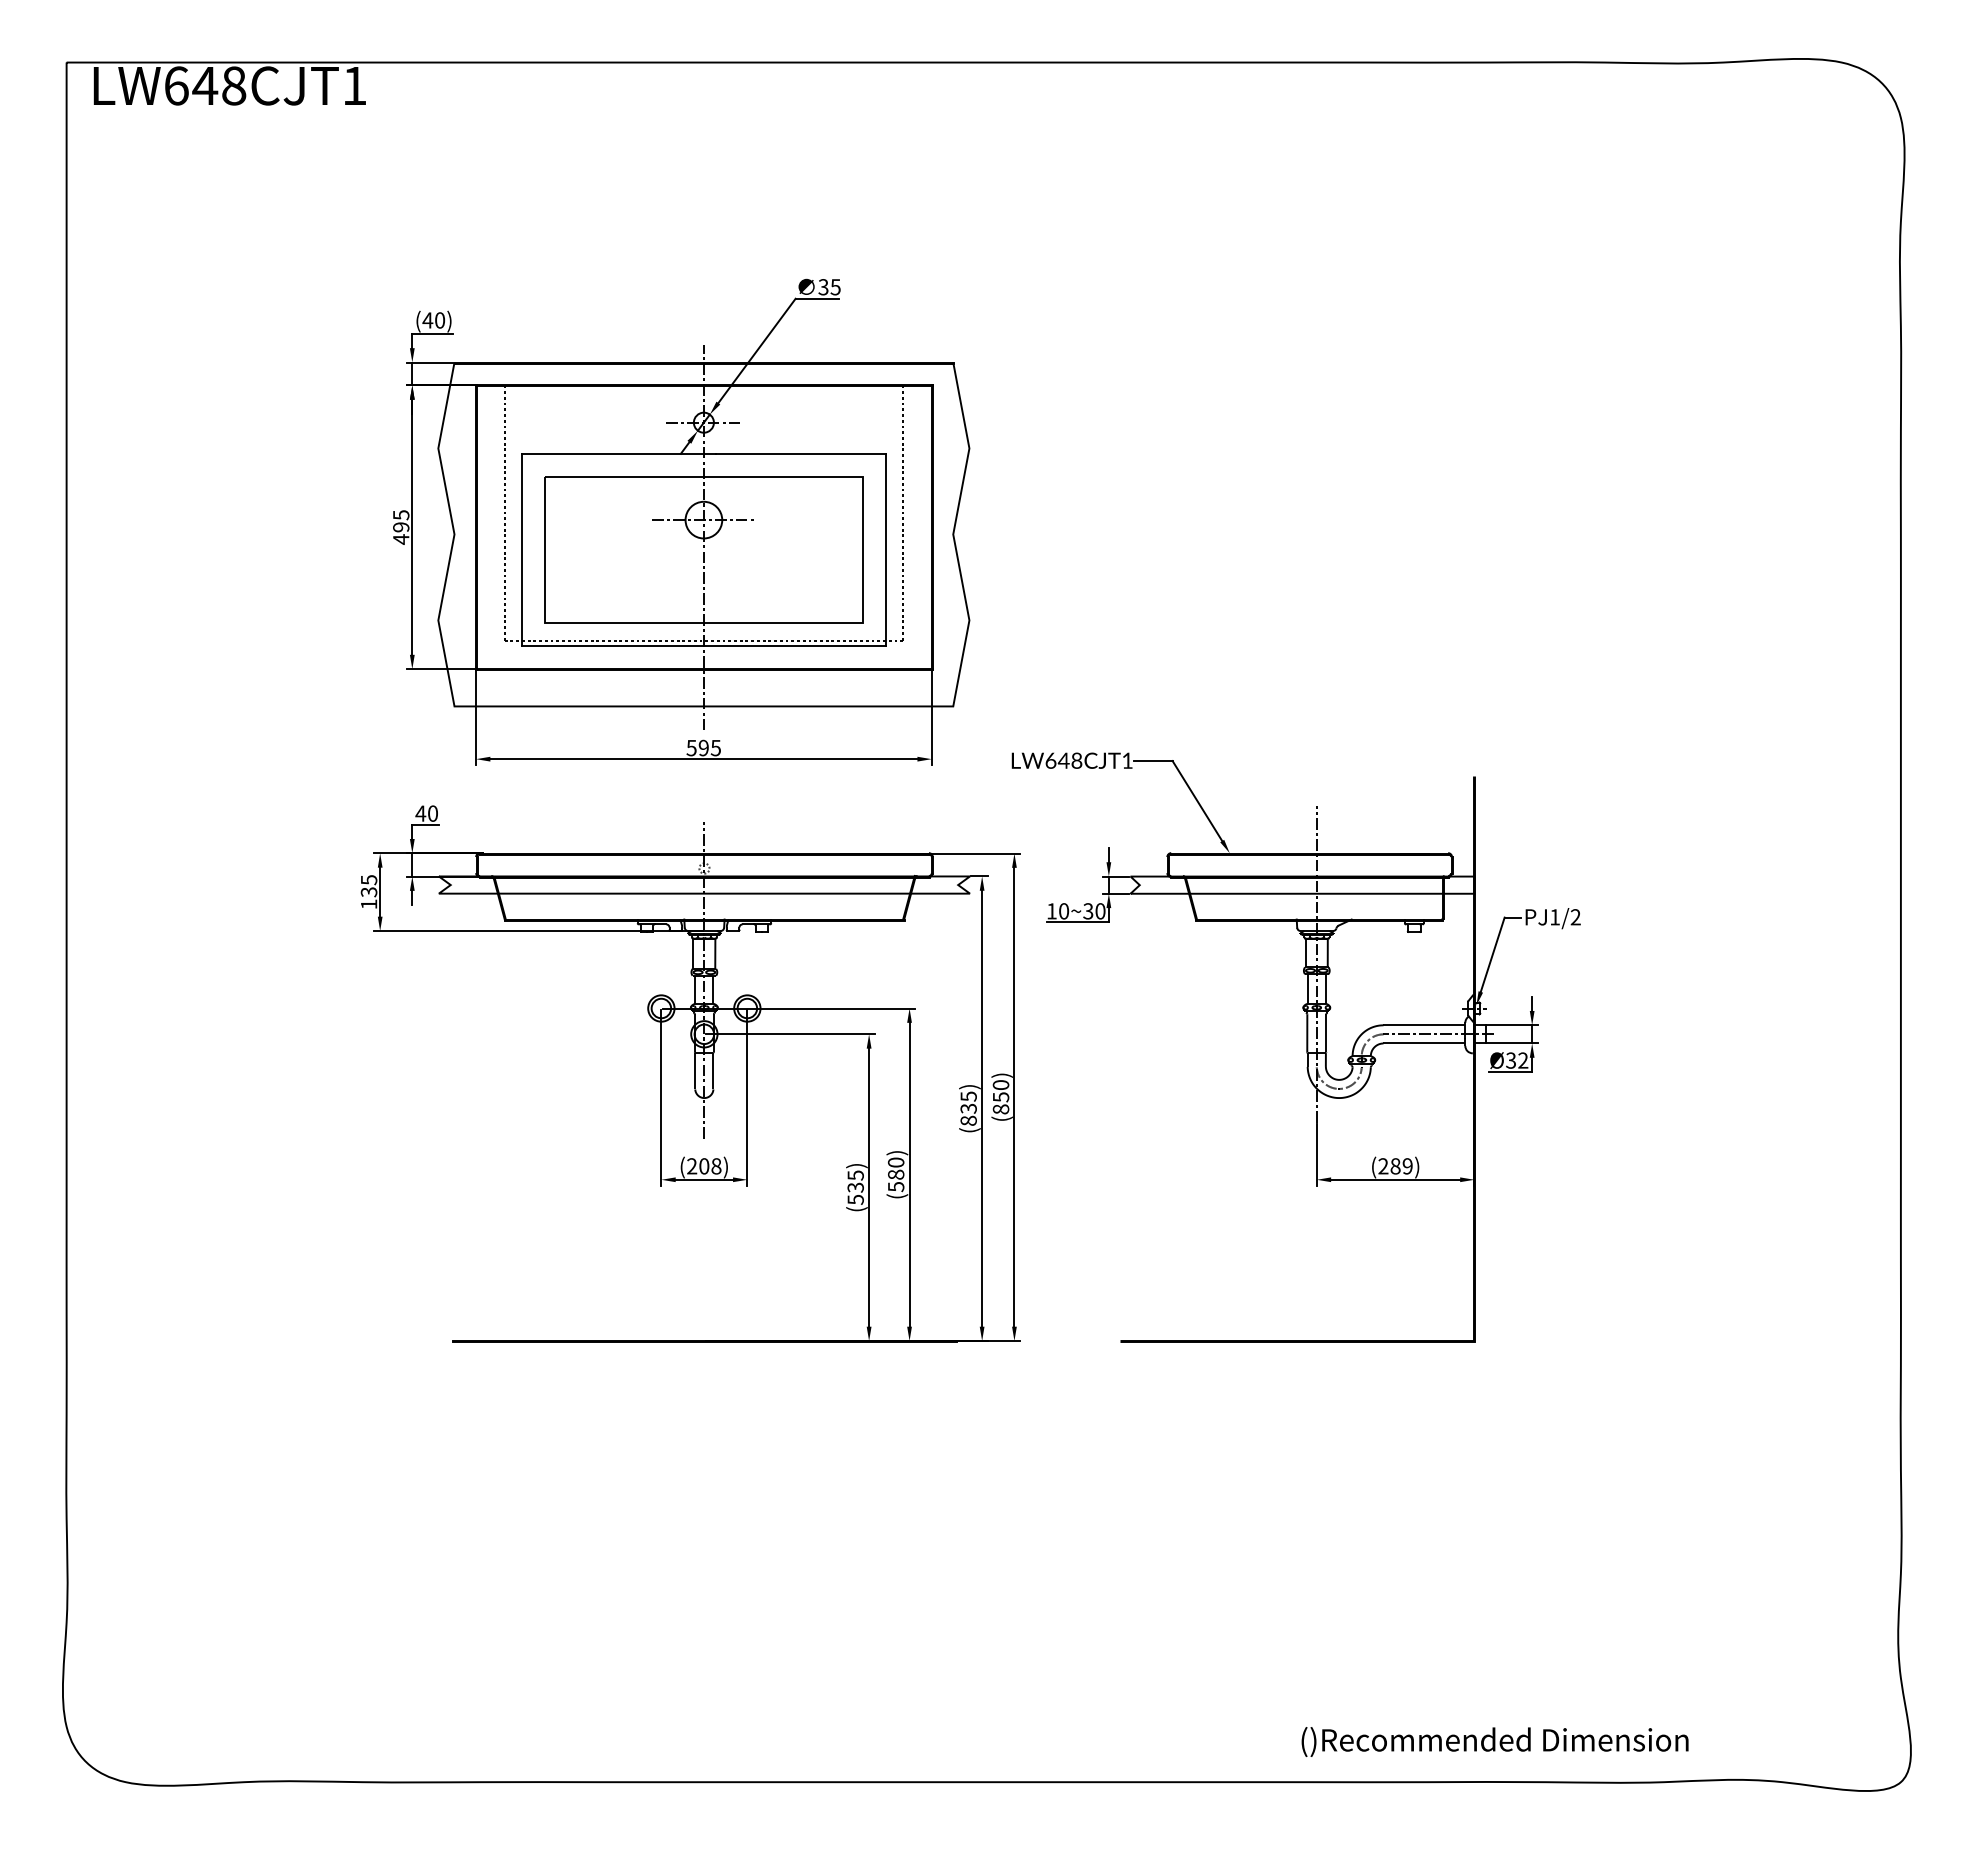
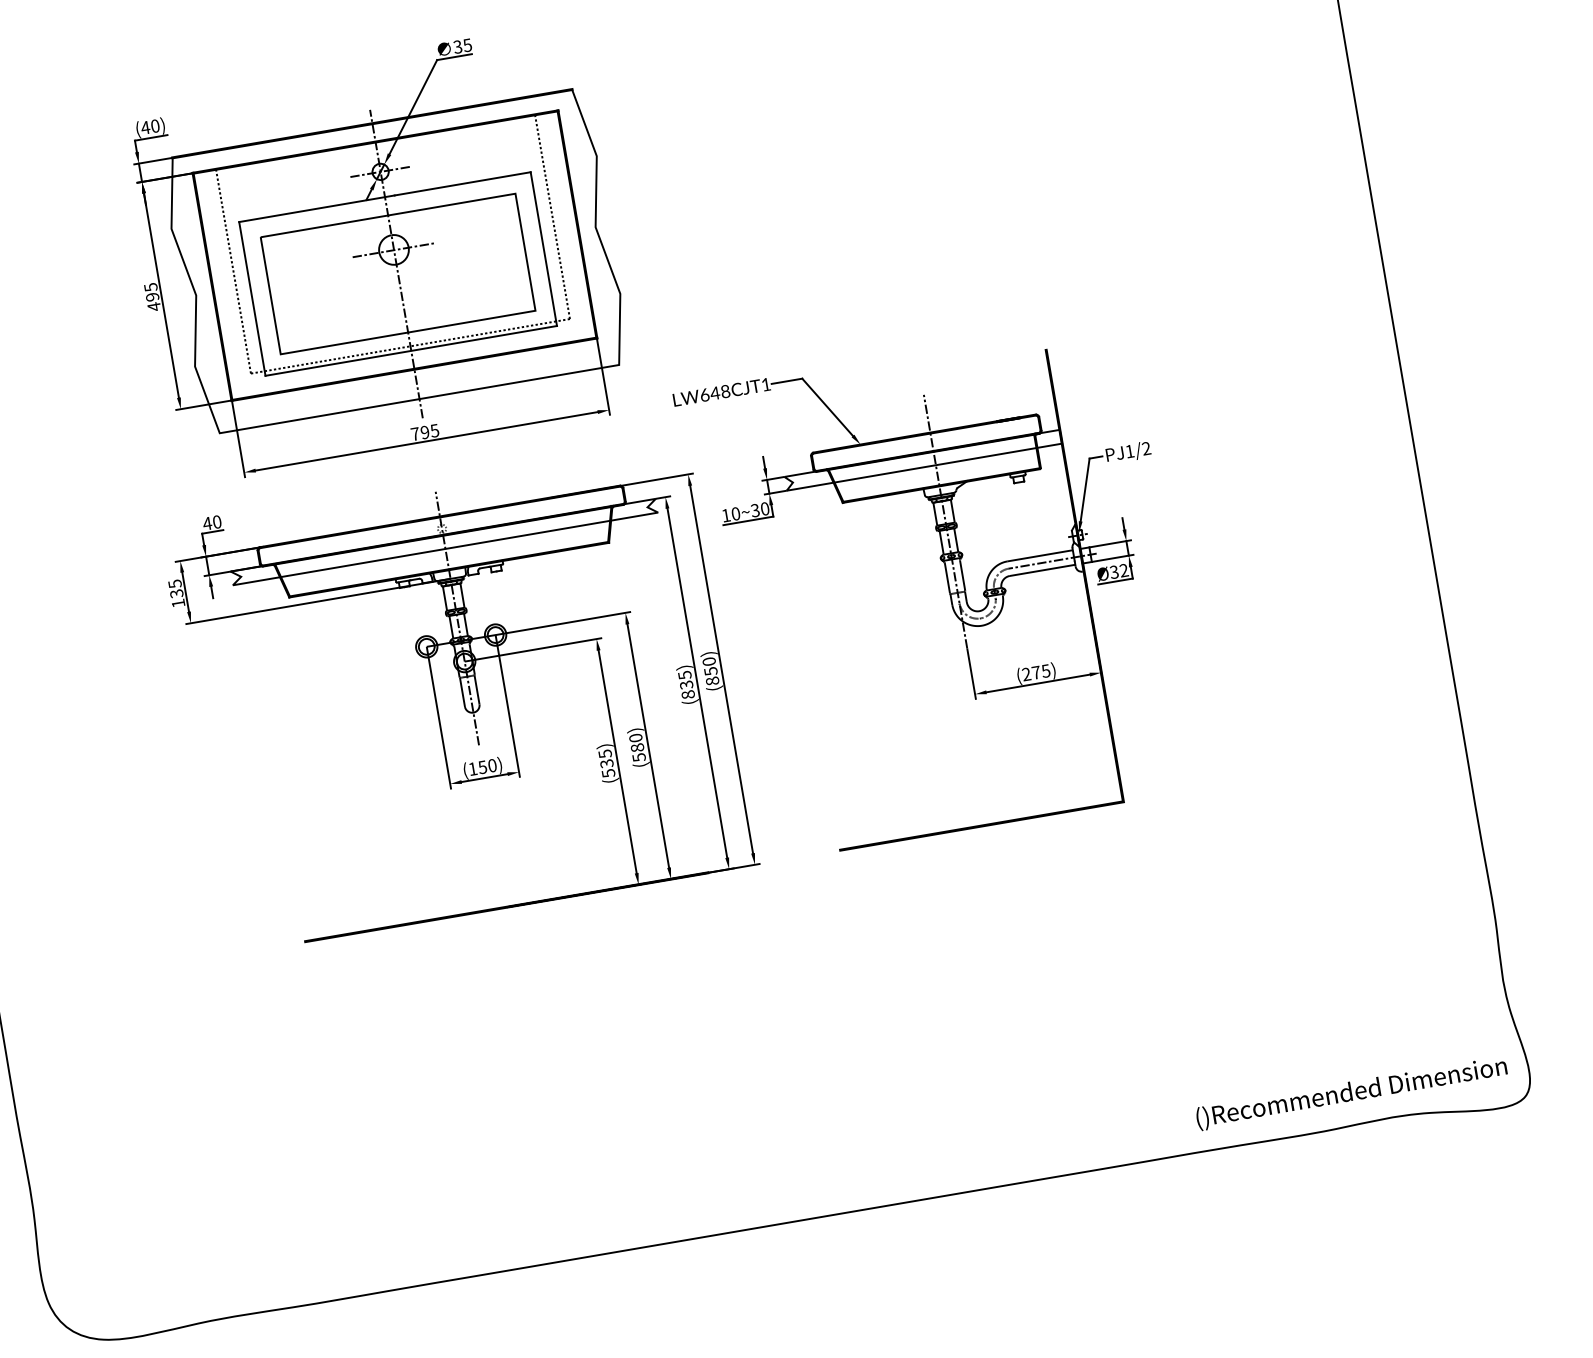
text: (691, 748) -> (415, 434), 595 -> 795
text: (704, 1166) -> (482, 767), (208) -> (150)
text: (1401, 1166) -> (1041, 672), (289) -> (275)
text: (1494, 1741) -> (1351, 1092), moved

